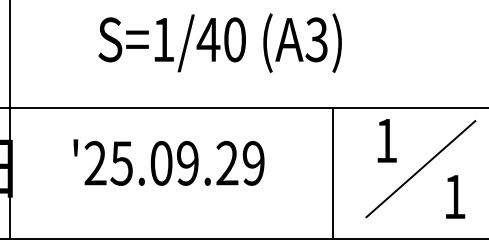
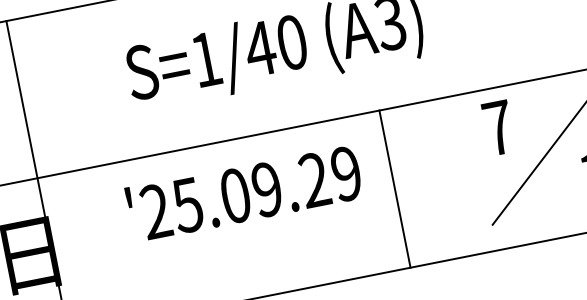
text: (386, 140) -> (498, 127), 1 -> 7
text: (168, 162) -> (243, 193), moved
line: (333, 172) -> (395, 188), moved

